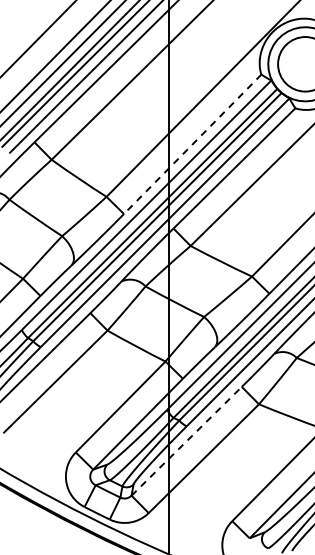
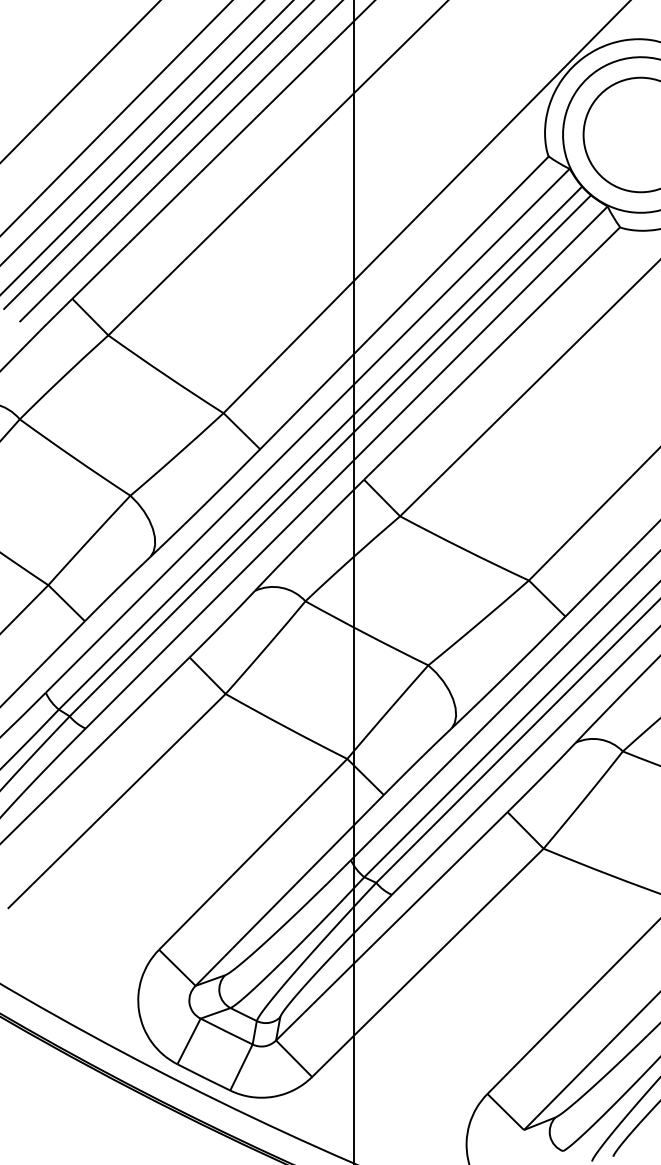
line: (192, 144) -> (403, 303), dashed -> solid
line: (186, 441) -> (391, 926), dashed -> solid

